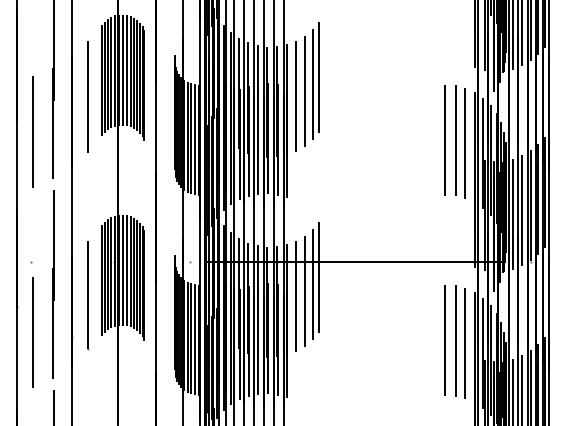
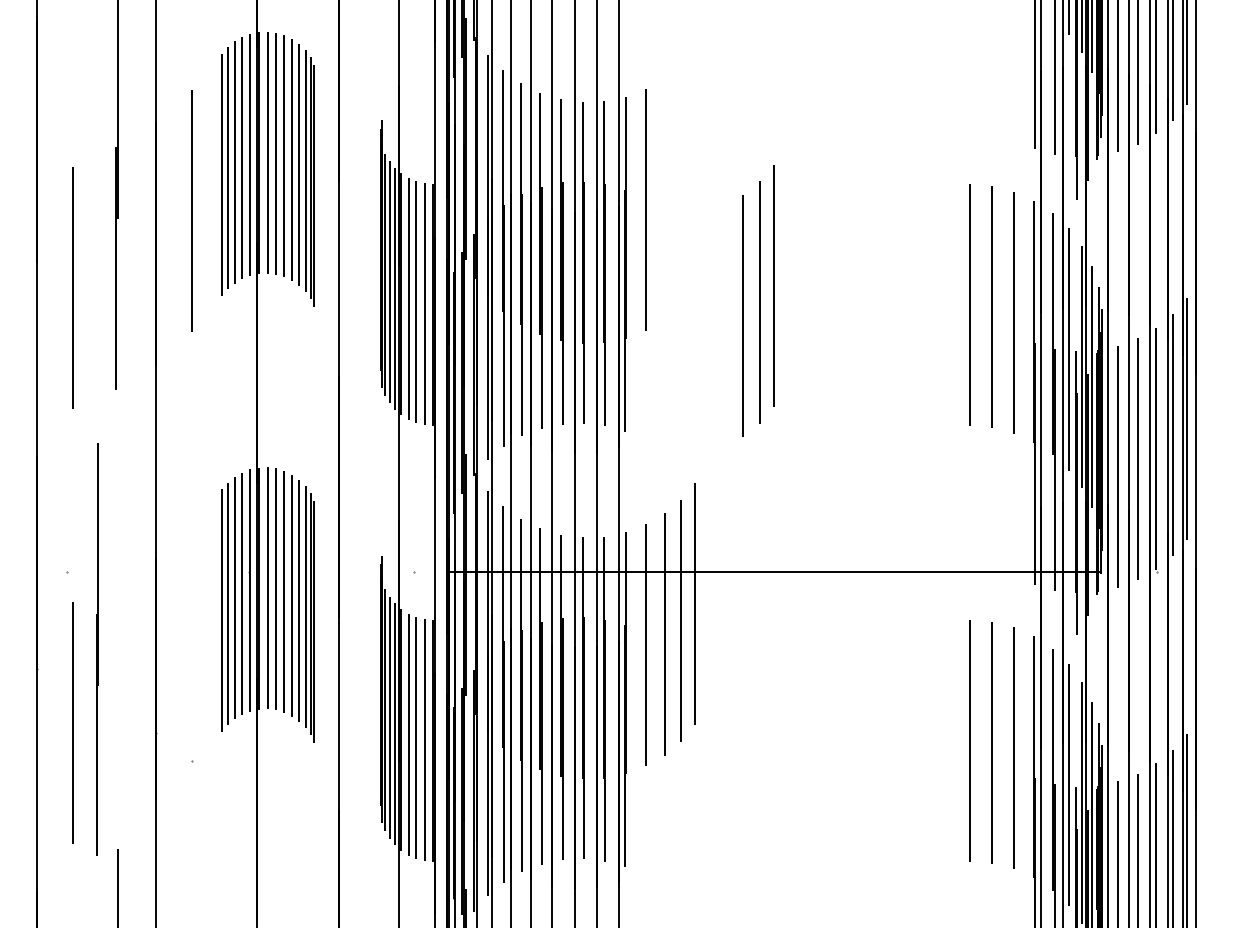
part: (311, 84) -> (756, 301), moved
line: (53, 284) -> (96, 650), moved
line: (88, 295) -> (192, 643), removed

